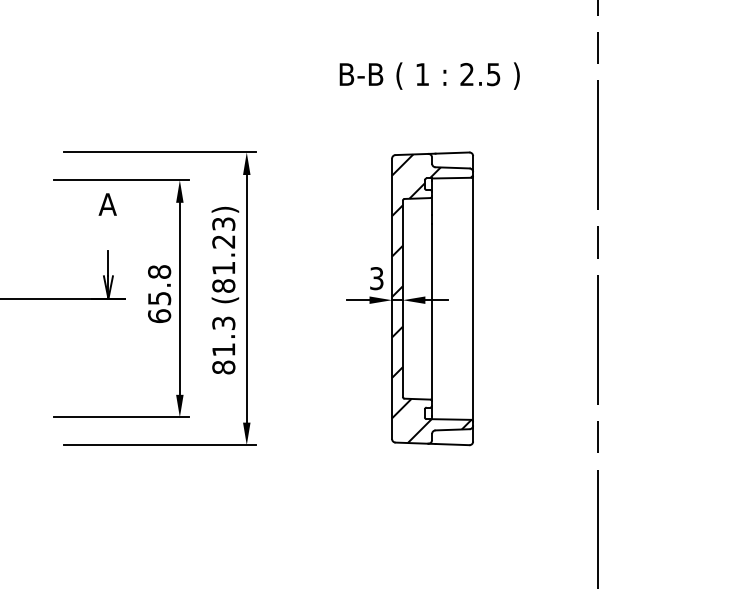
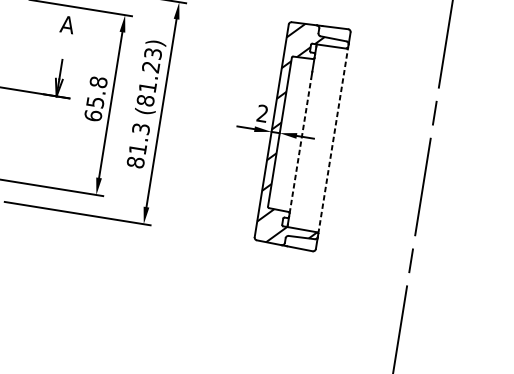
text: (376, 278) -> (262, 113), 3 -> 2
line: (473, 298) -> (333, 140), solid -> dashed
line: (432, 312) -> (300, 146), solid -> dashed

